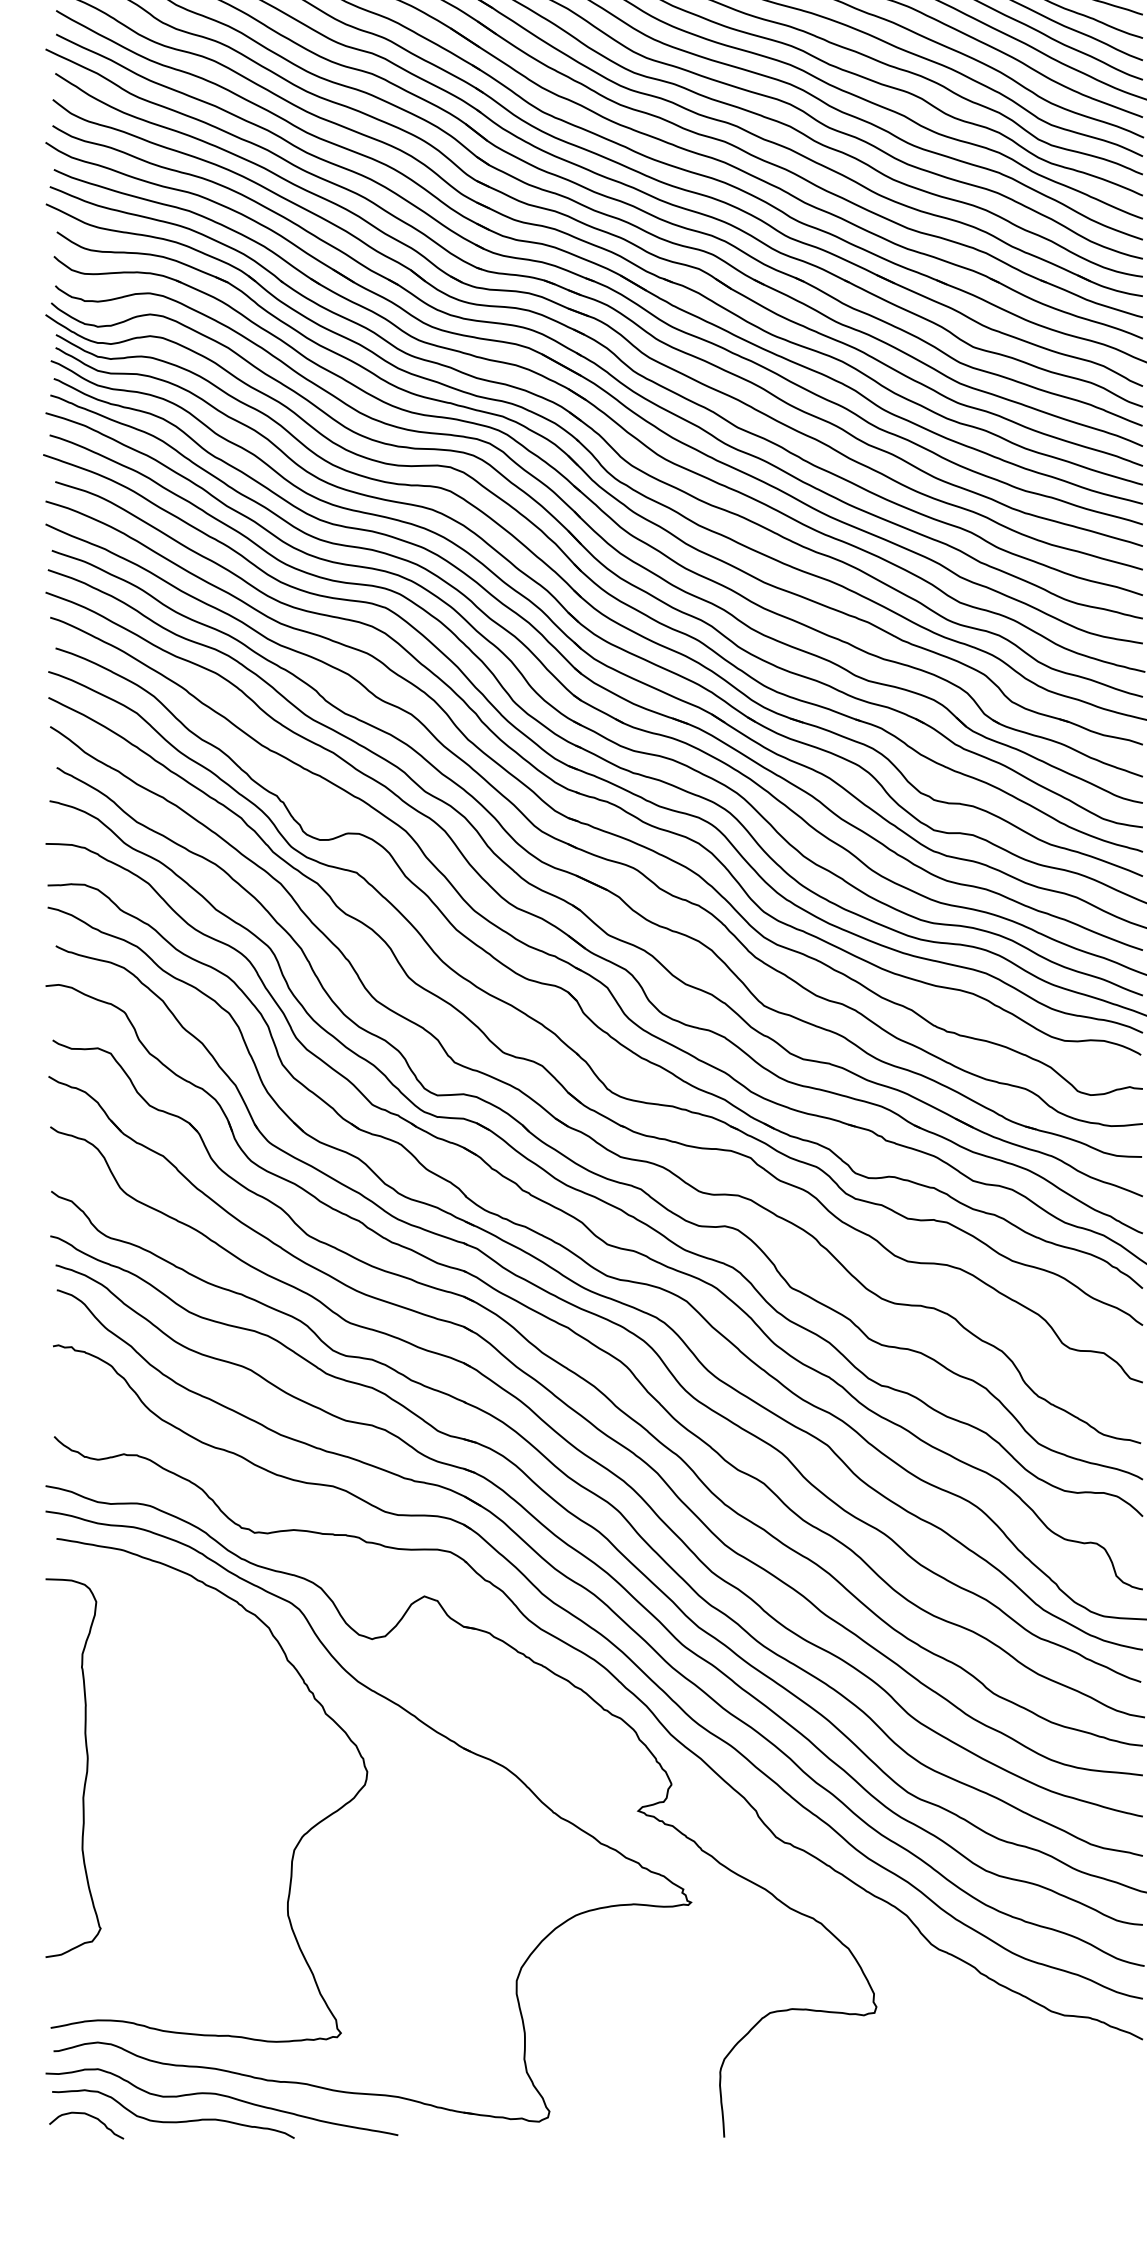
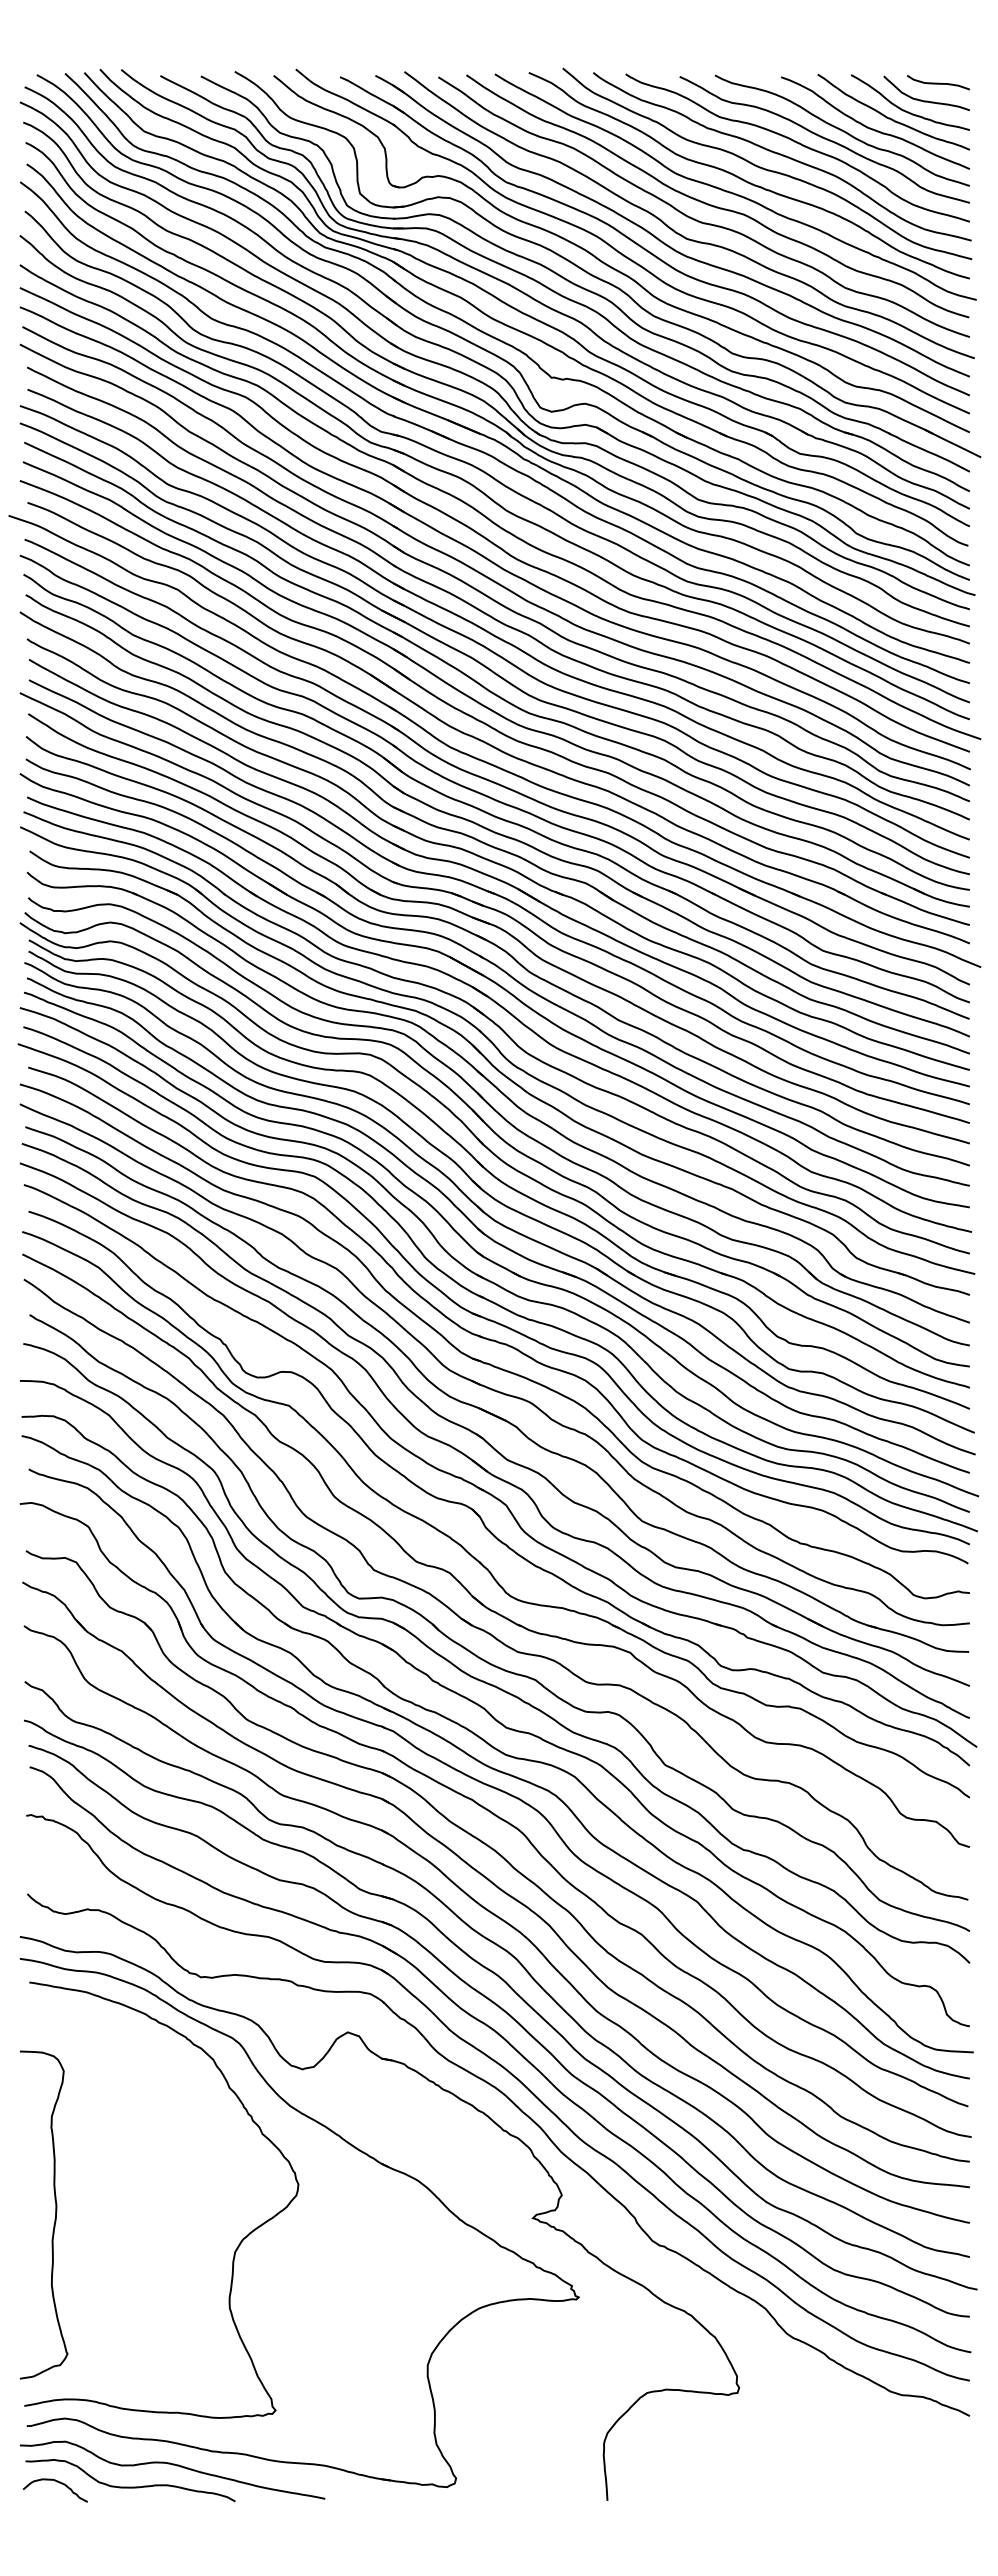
curve: (86, 1767) -> (55, 2214), moved

